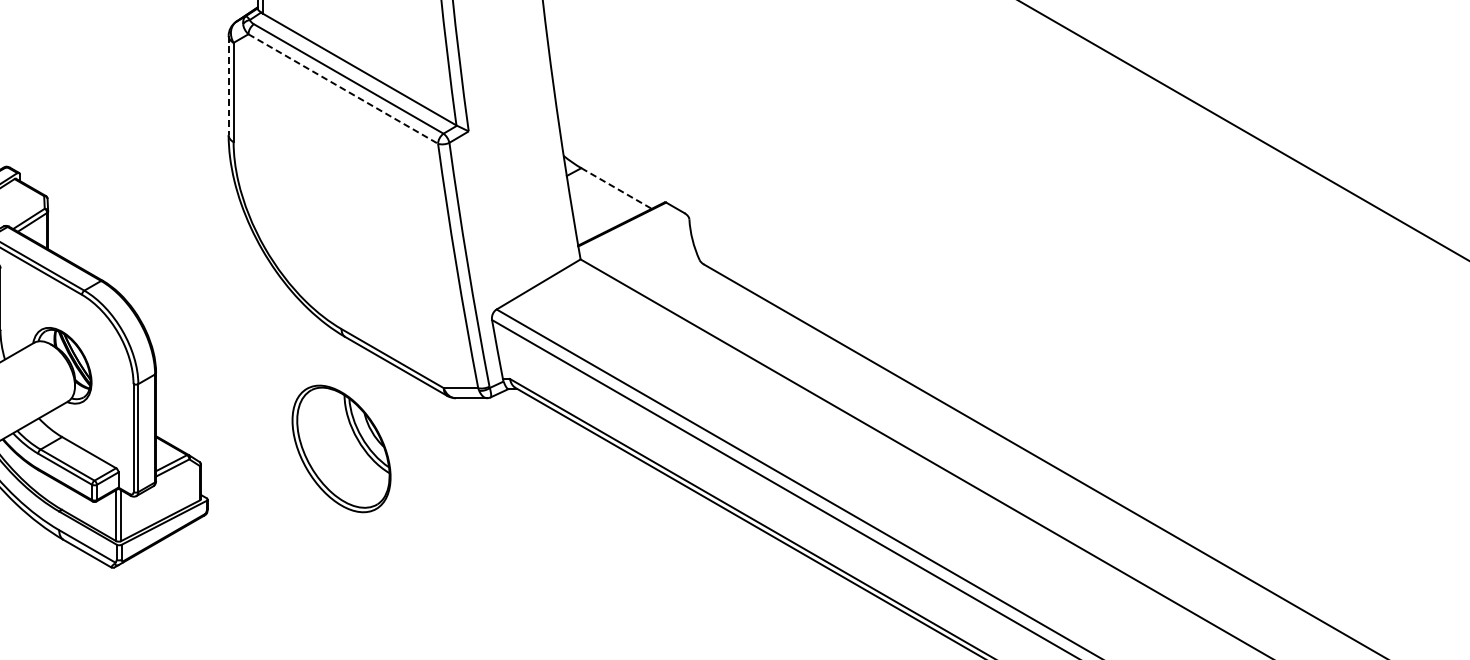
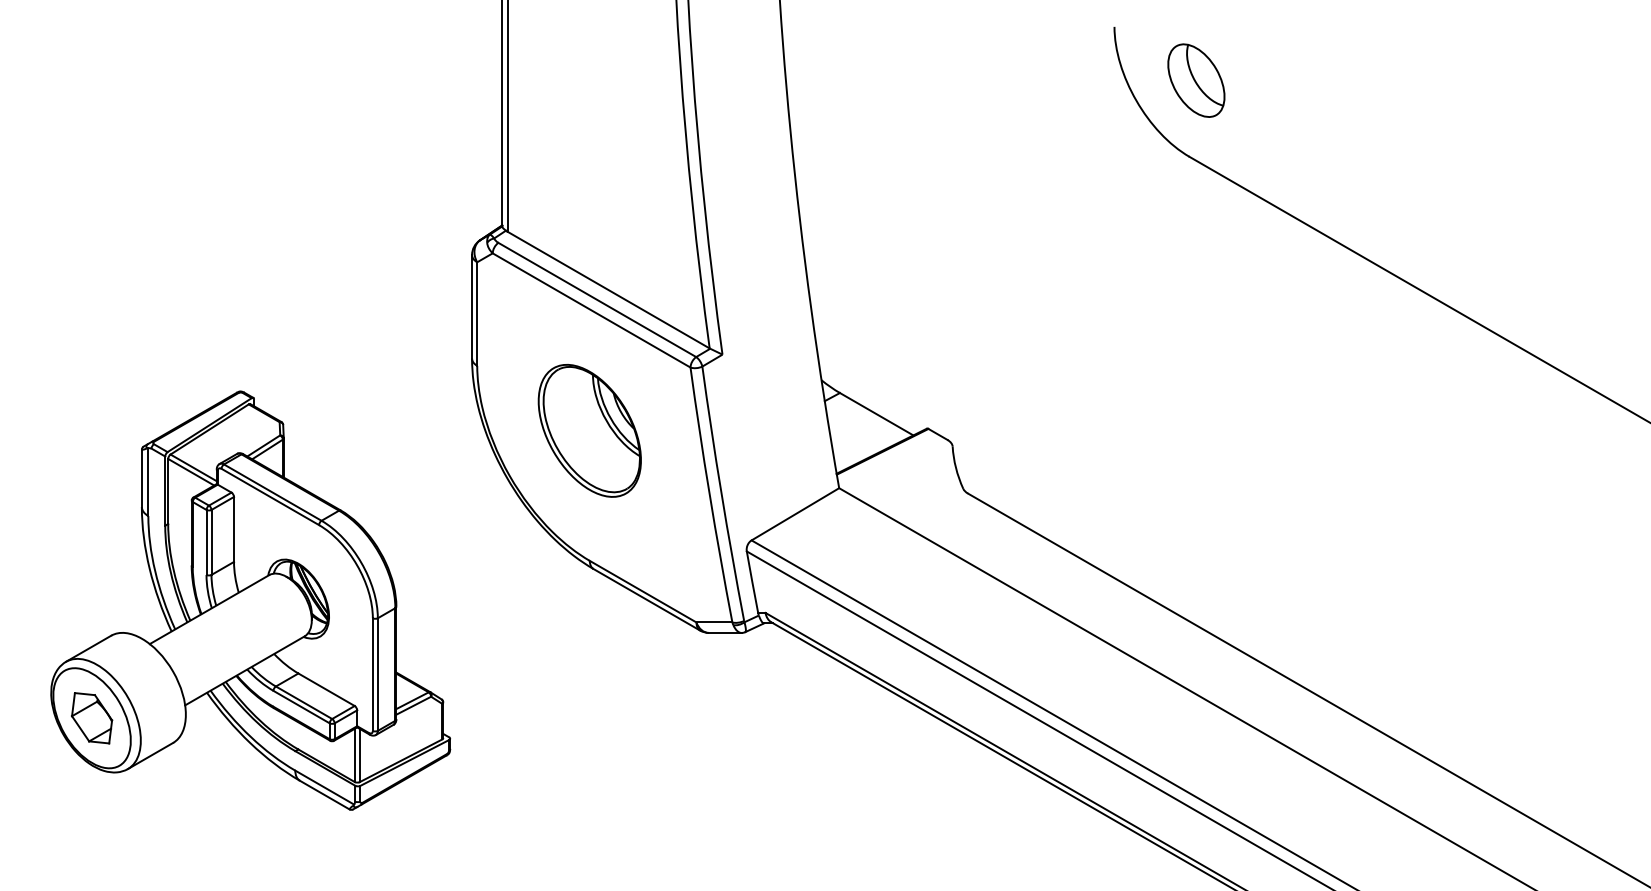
line: (229, 85) -> (472, 306), dashed -> solid
line: (344, 89) -> (592, 310), dashed -> solid
line: (617, 188) -> (877, 414), dashed -> solid
part: (341, 448) -> (589, 430), moved

